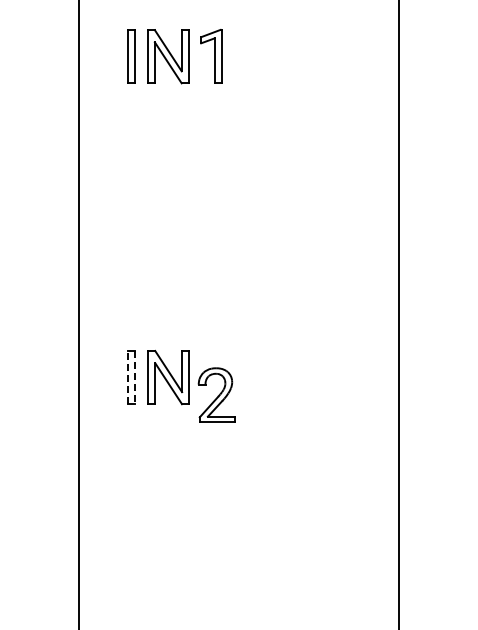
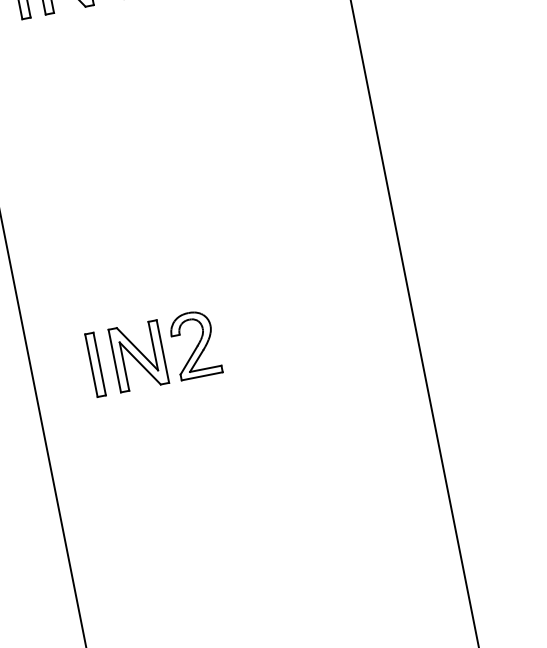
line: (128, 377) -> (91, 365), dashed -> solid
line: (135, 377) -> (99, 363), dashed -> solid
part: (216, 394) -> (194, 343), moved

